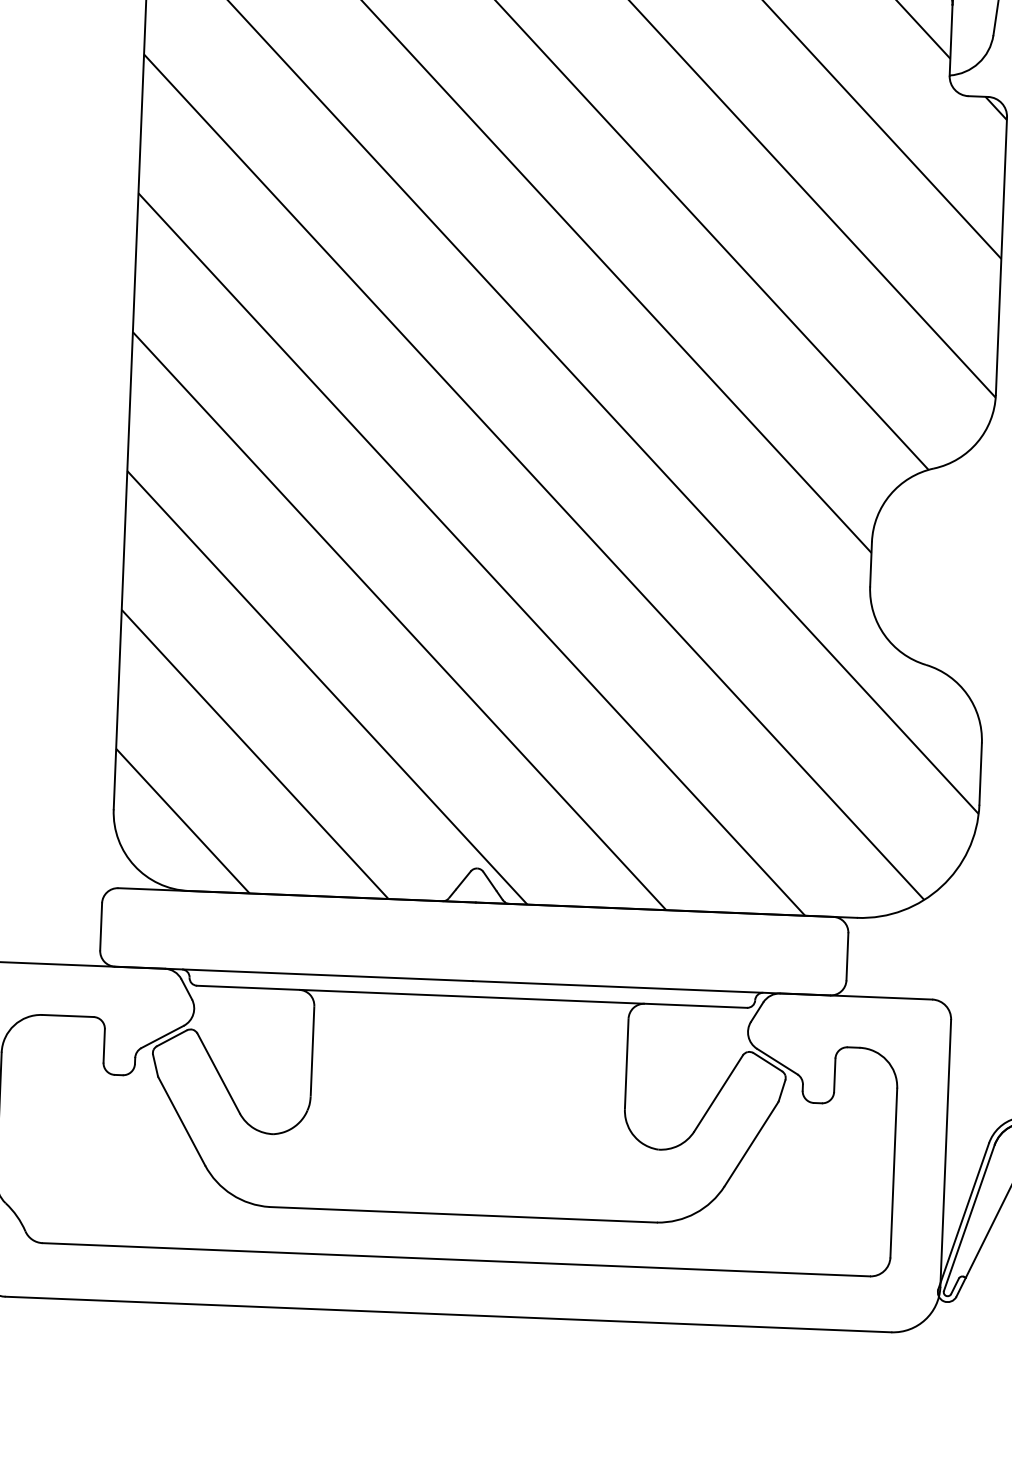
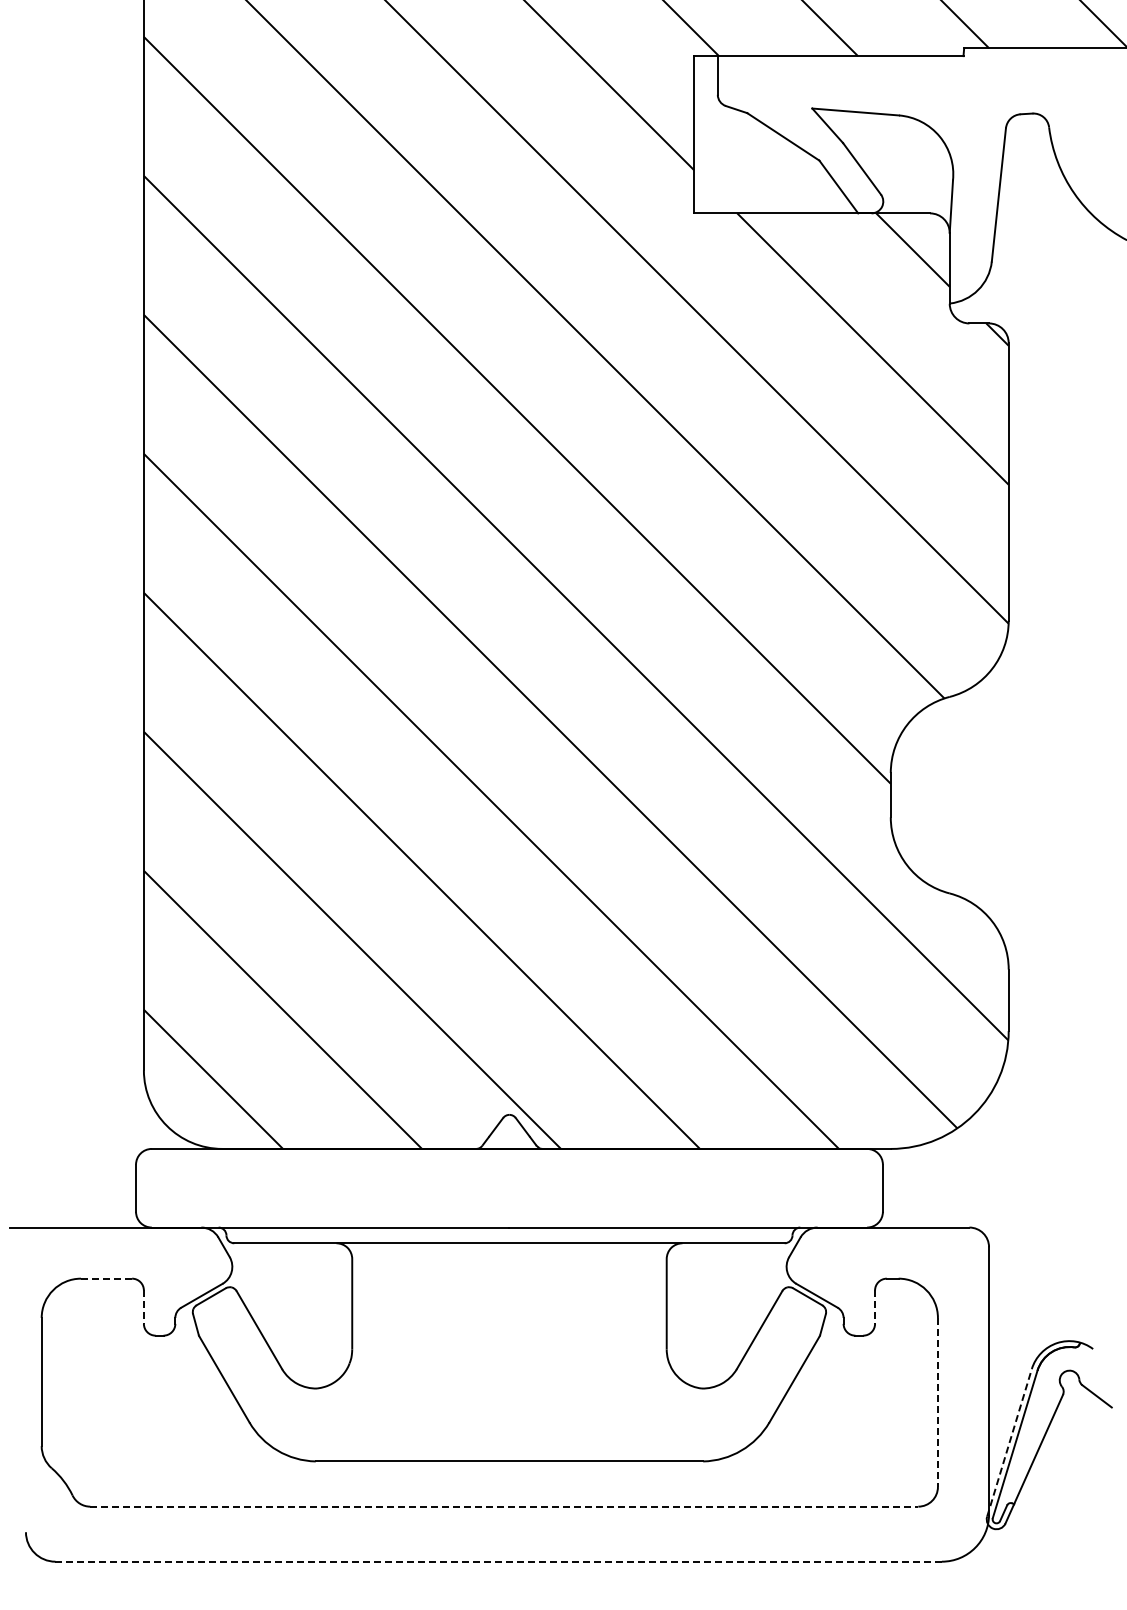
line: (68, 1015) -> (106, 1278), solid -> dashed
line: (103, 1046) -> (143, 1307), solid -> dashed
line: (835, 1075) -> (875, 1307), solid -> dashed
line: (893, 1173) -> (937, 1402), solid -> dashed
line: (963, 1215) -> (1009, 1442), solid -> dashed
line: (456, 1259) -> (504, 1506), solid -> dashed
line: (449, 1314) -> (499, 1561), solid -> dashed

